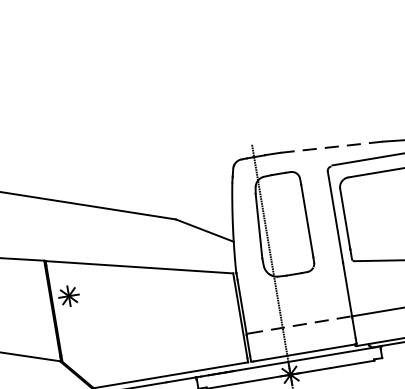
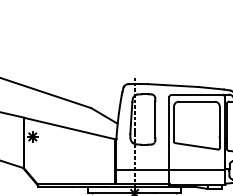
line: (332, 146) -> (173, 85), dashed -> solid
line: (300, 324) -> (143, 169), dashed -> solid

